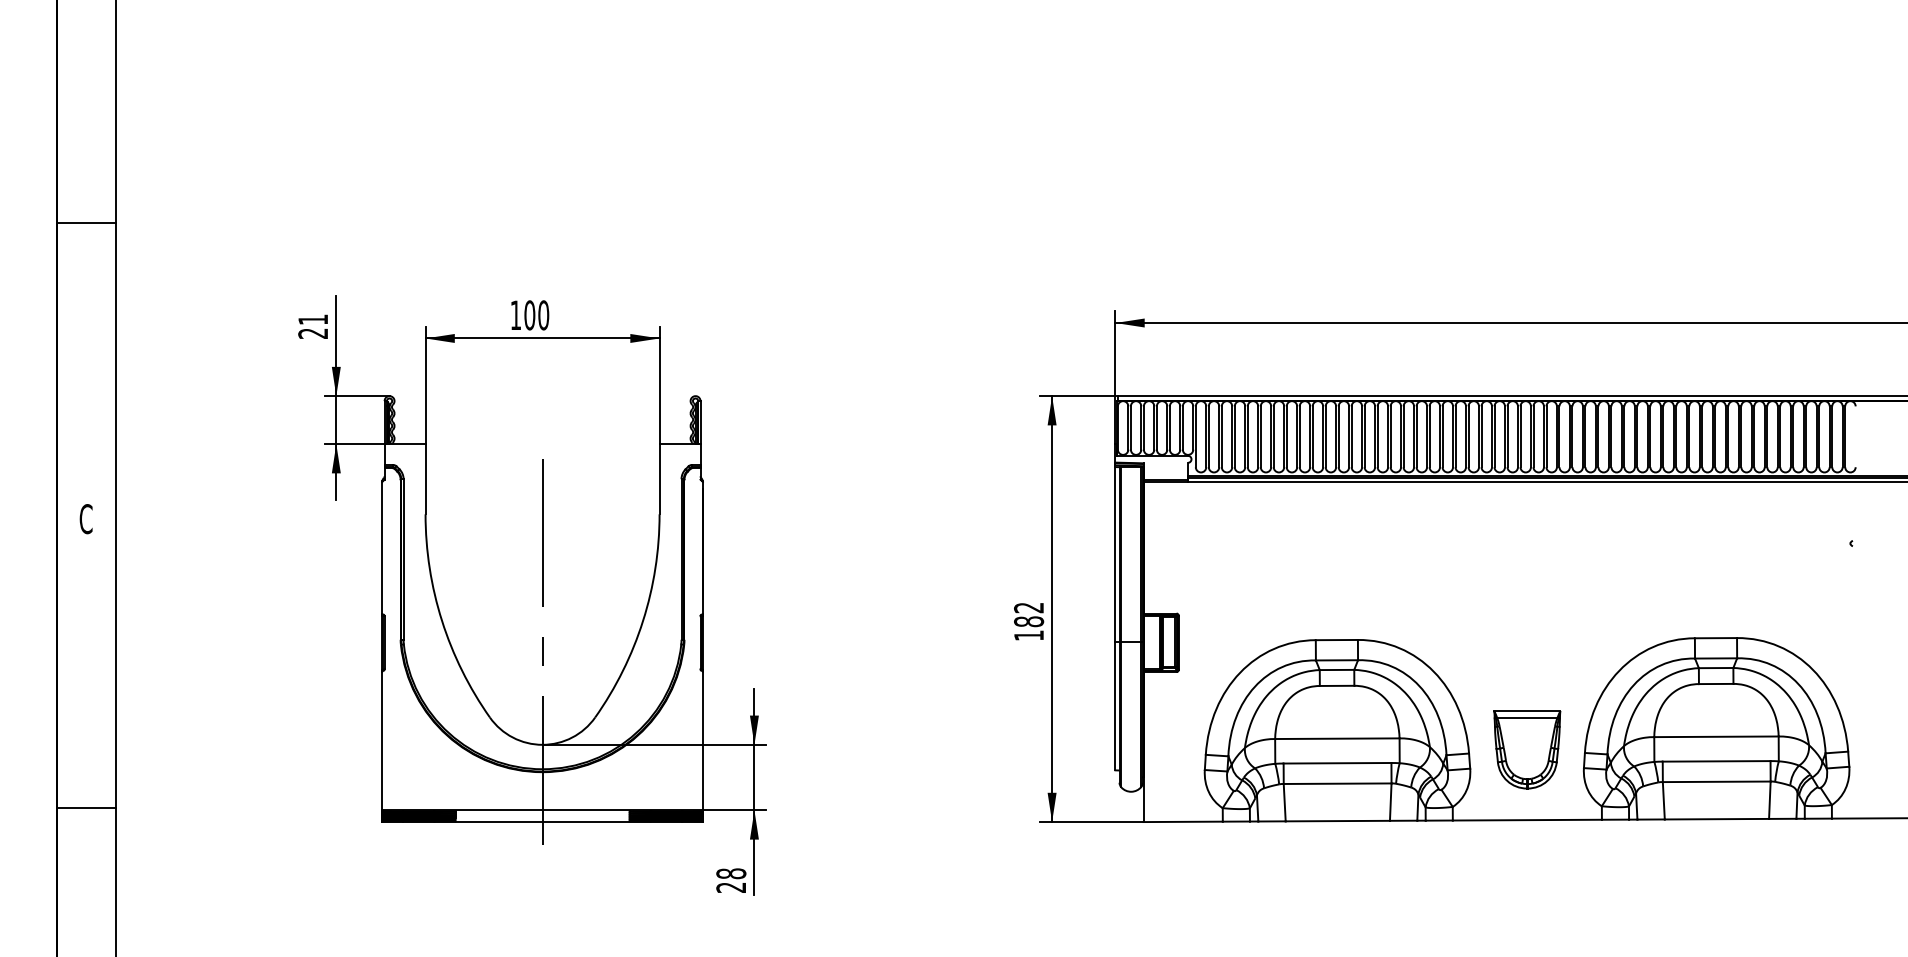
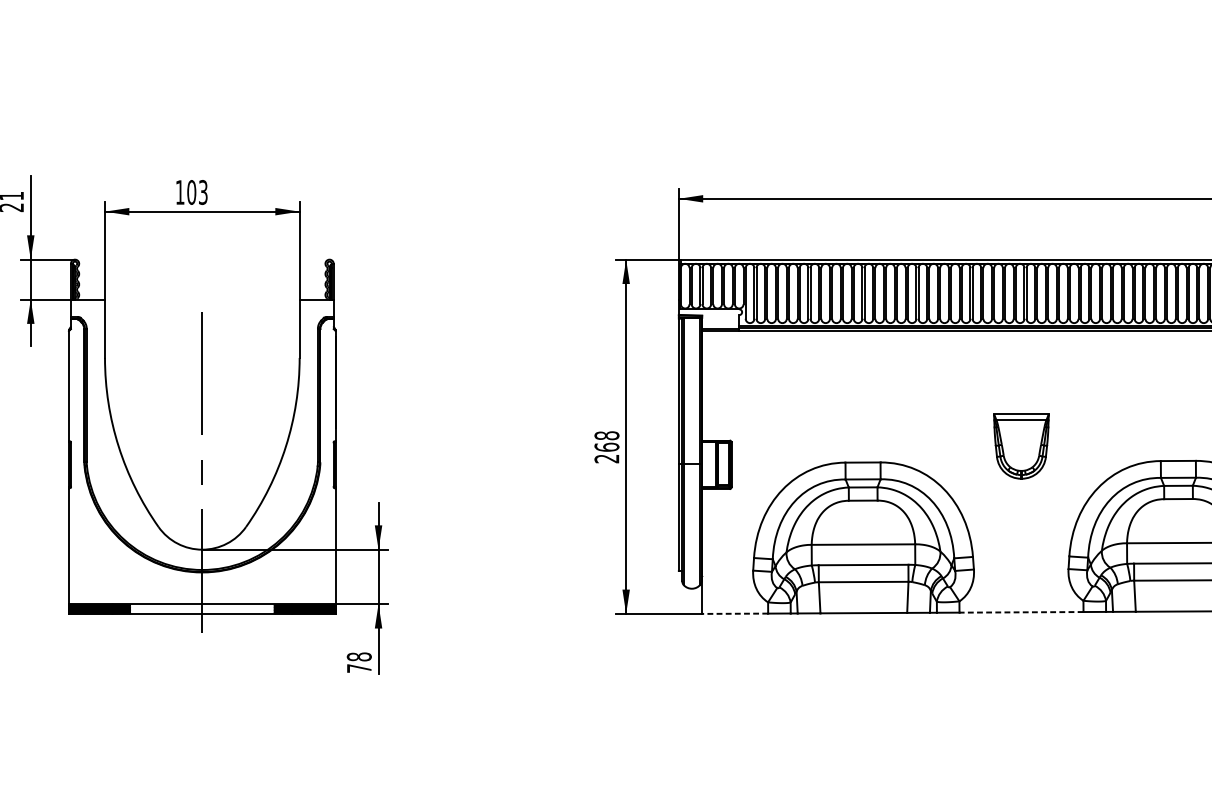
text: (543, 315) -> (203, 192), 100 -> 103
text: (1029, 621) -> (607, 447), 182 -> 268
part: (1527, 749) -> (1021, 446), moved
line: (1527, 820) -> (1021, 612), solid -> dashed
line: (1183, 821) -> (735, 613), solid -> dashed
text: (730, 887) -> (358, 668), 28 -> 78

